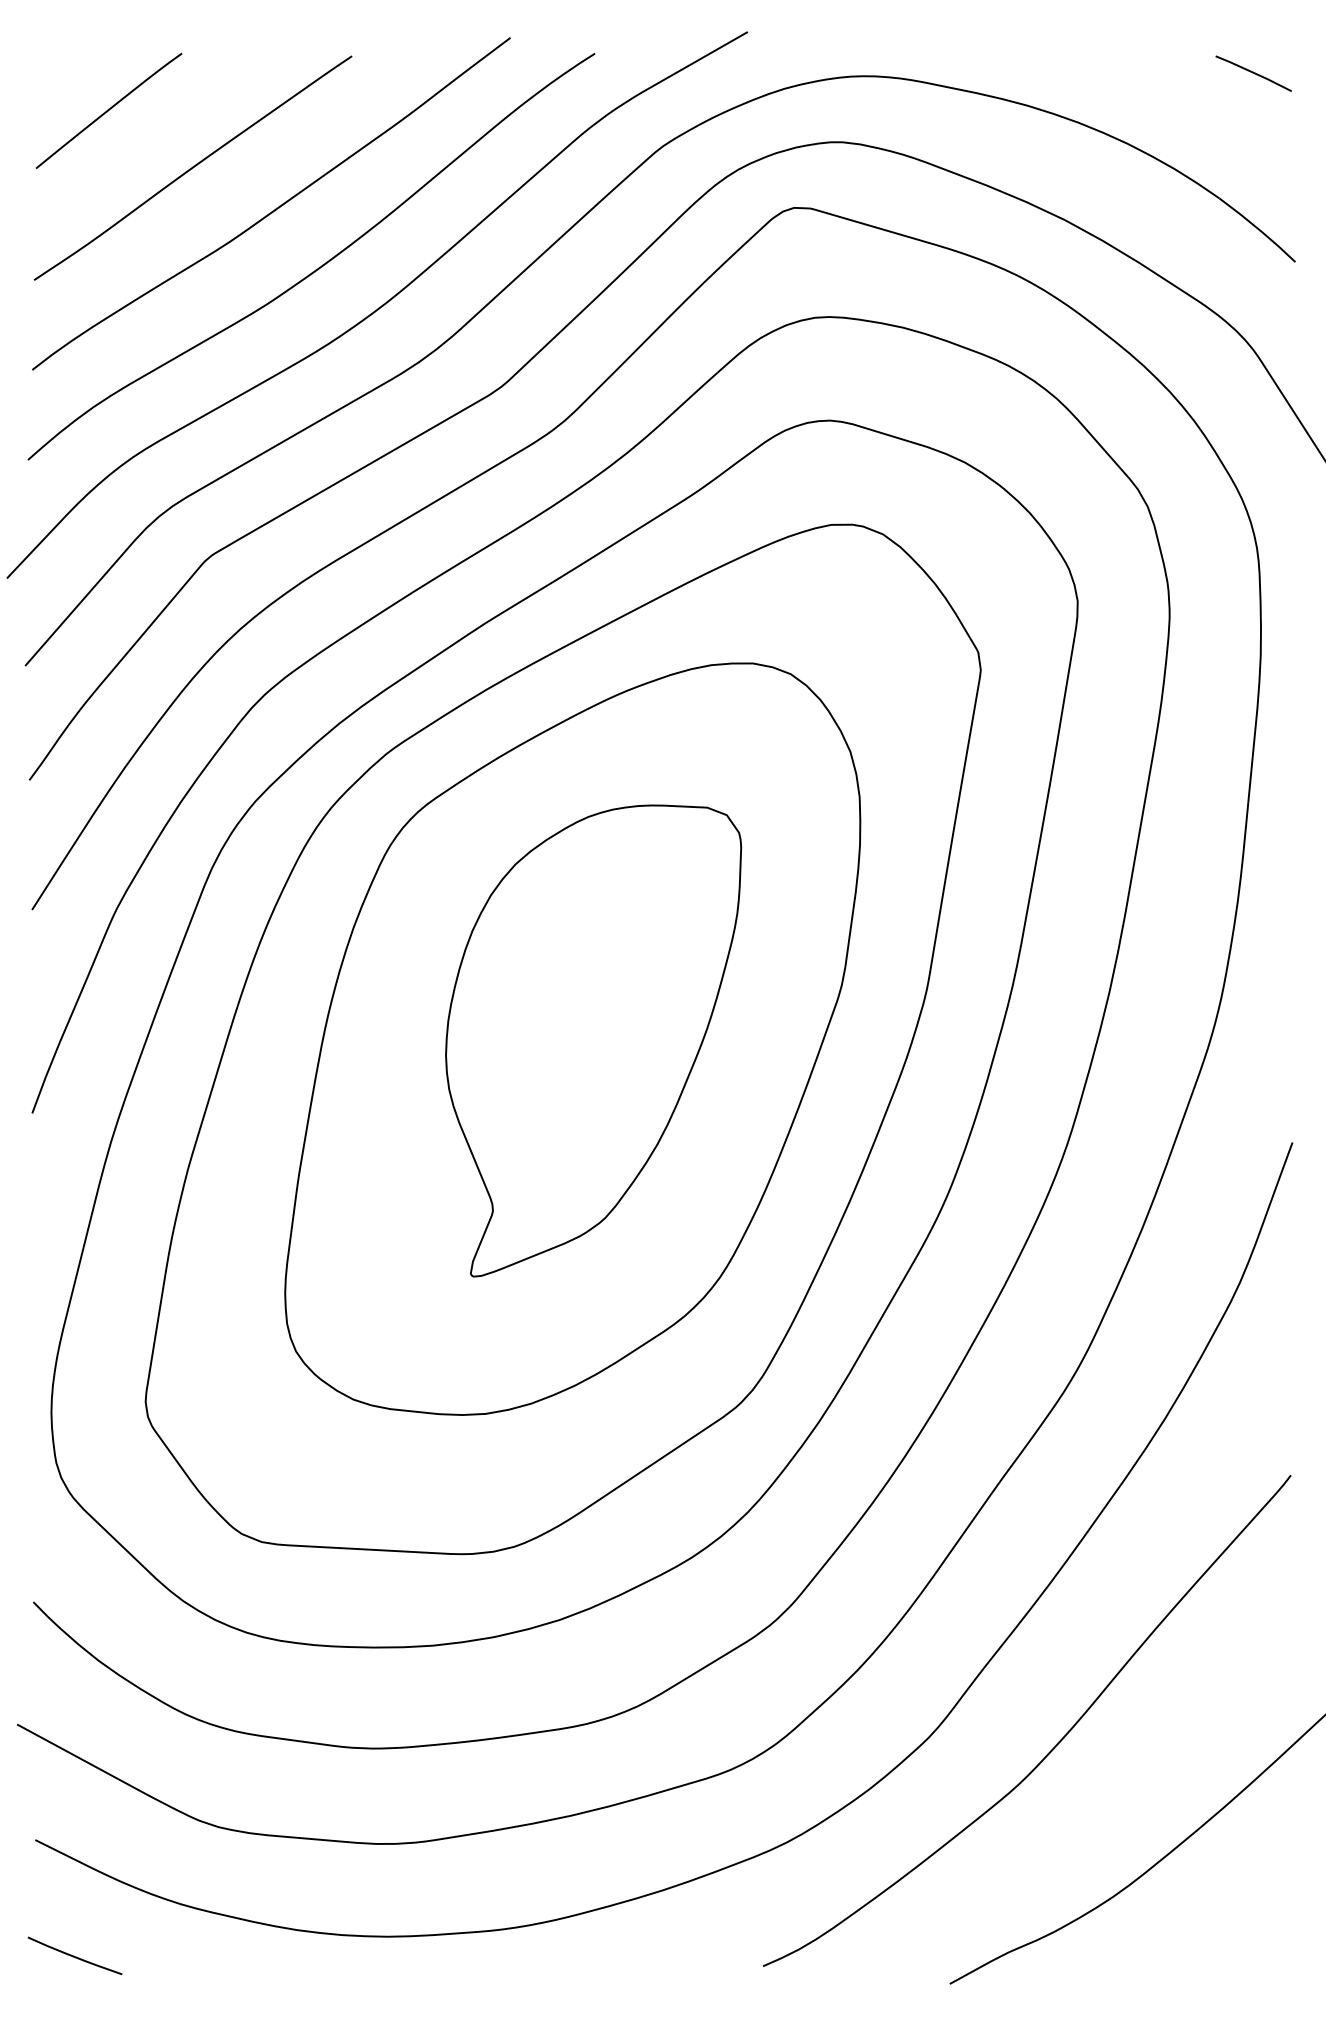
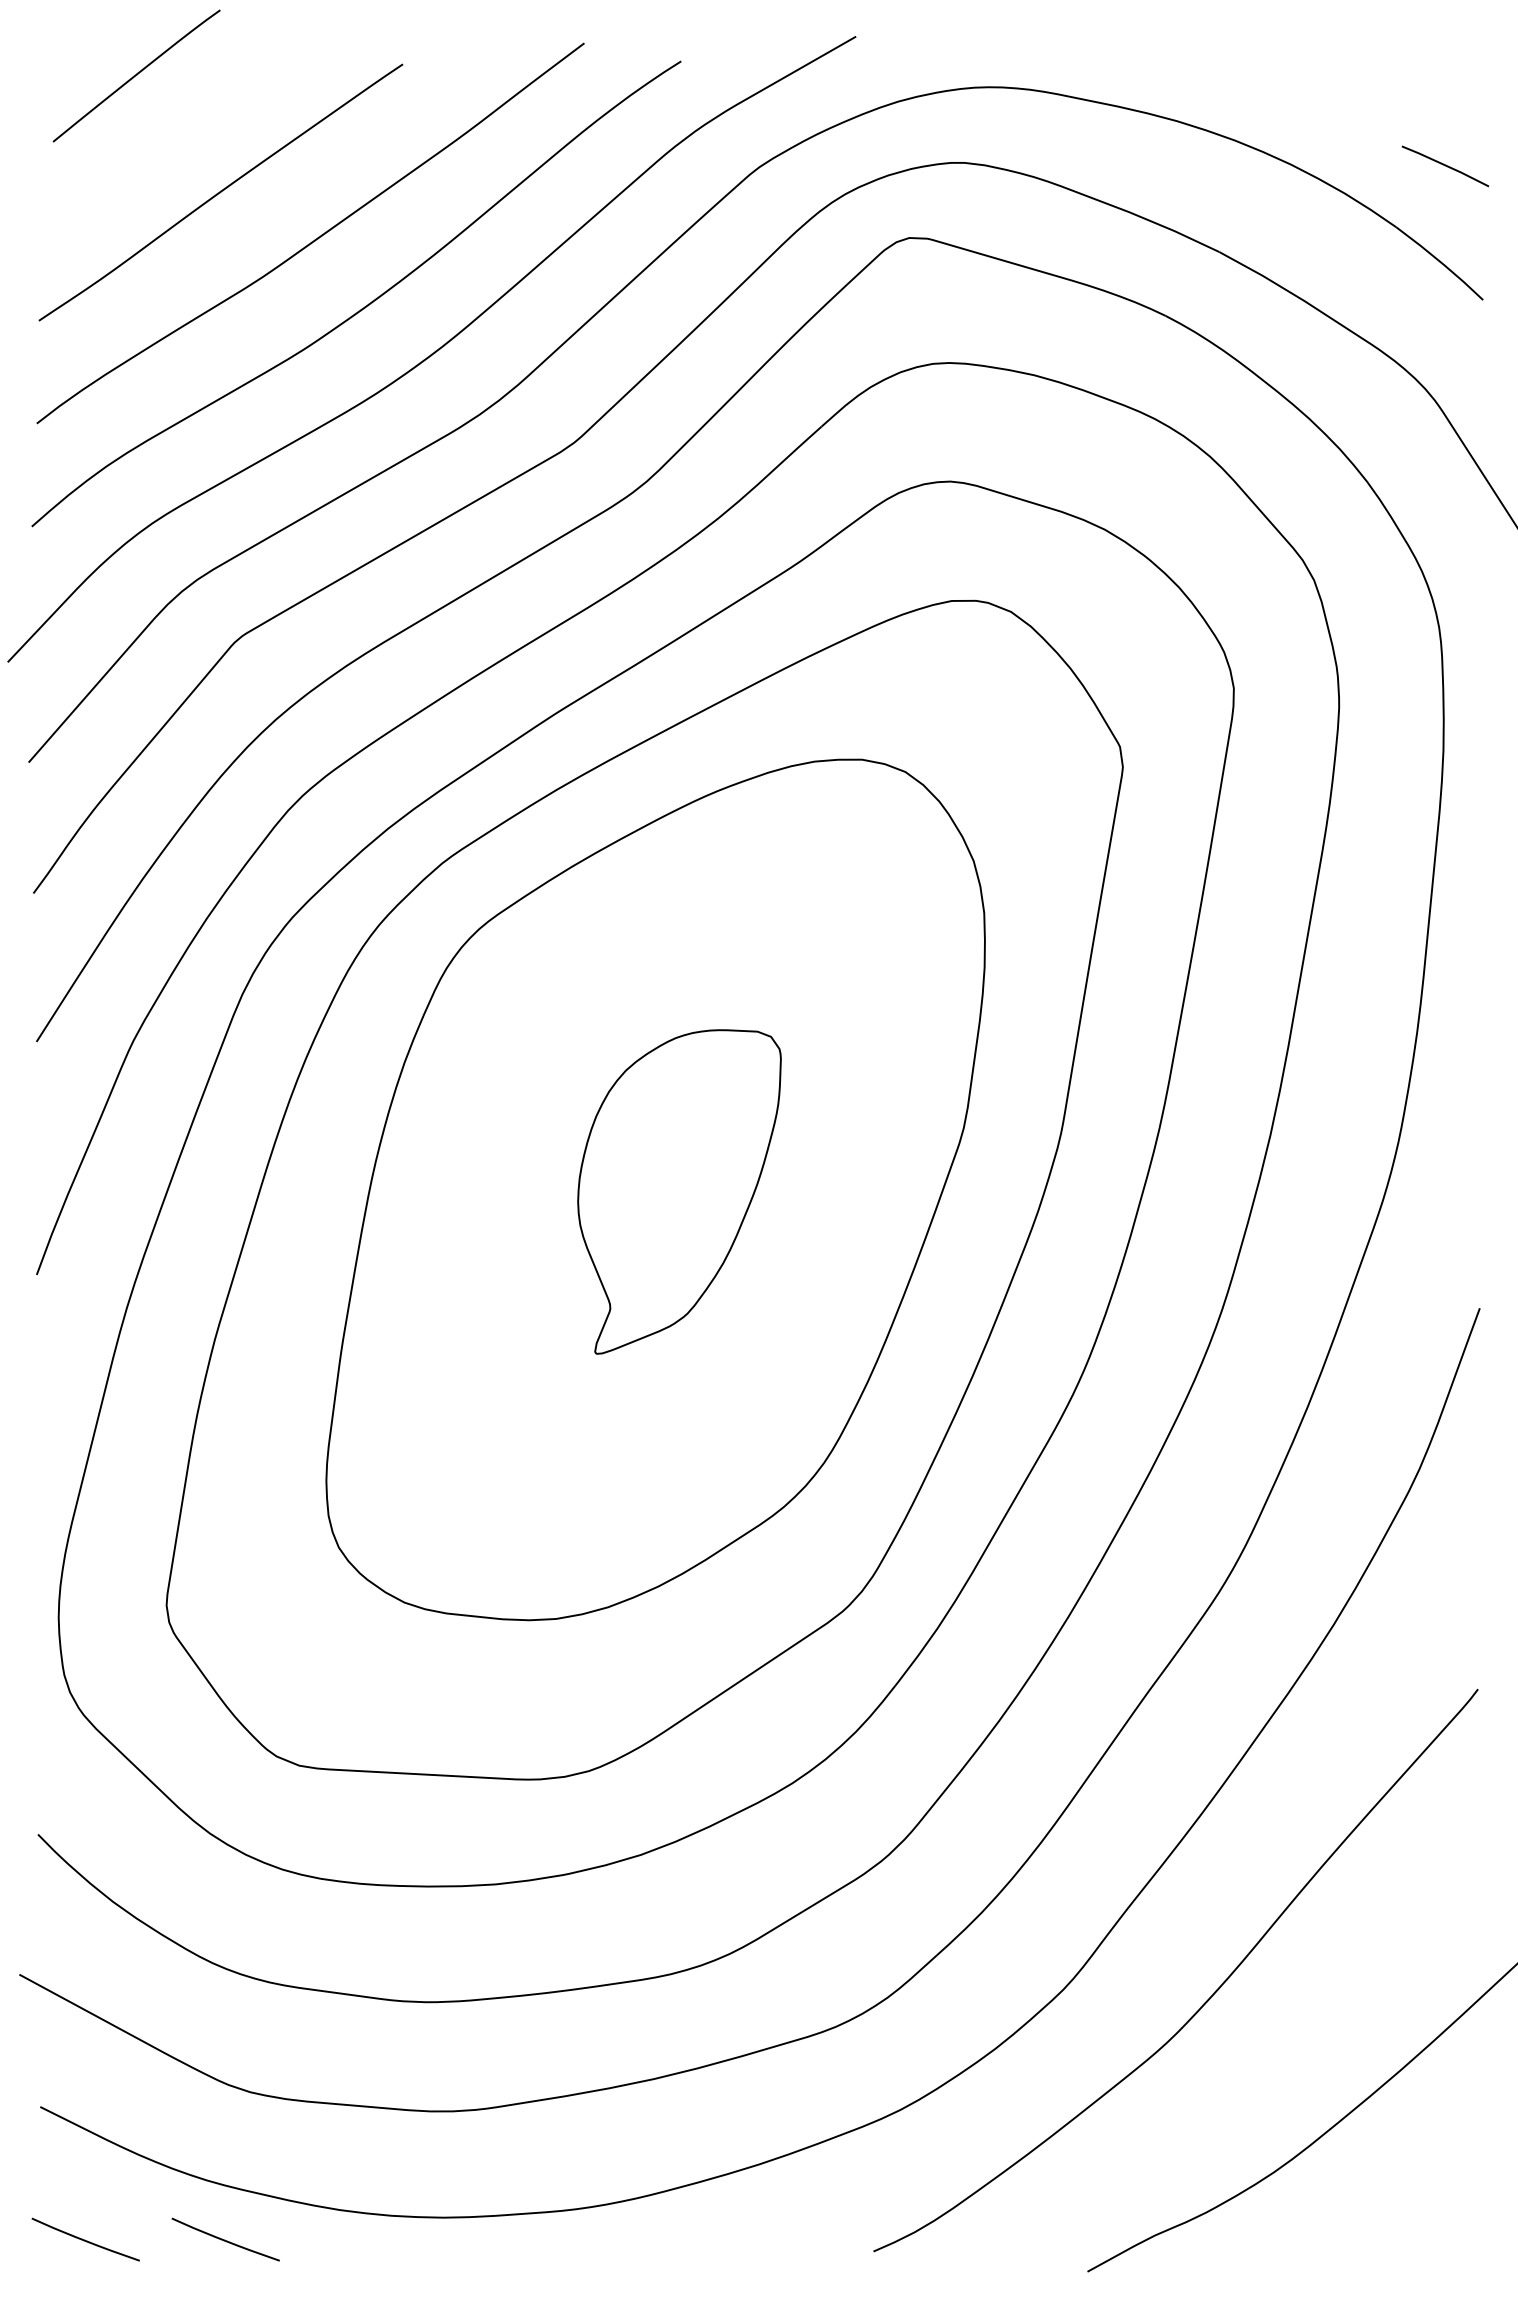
line: (1253, 73) -> (1445, 166), moved
curve: (108, 110) -> (136, 75), moved
part: (593, 1040) -> (679, 1191), size x0.6
curve: (197, 1955) -> (225, 2239), added

